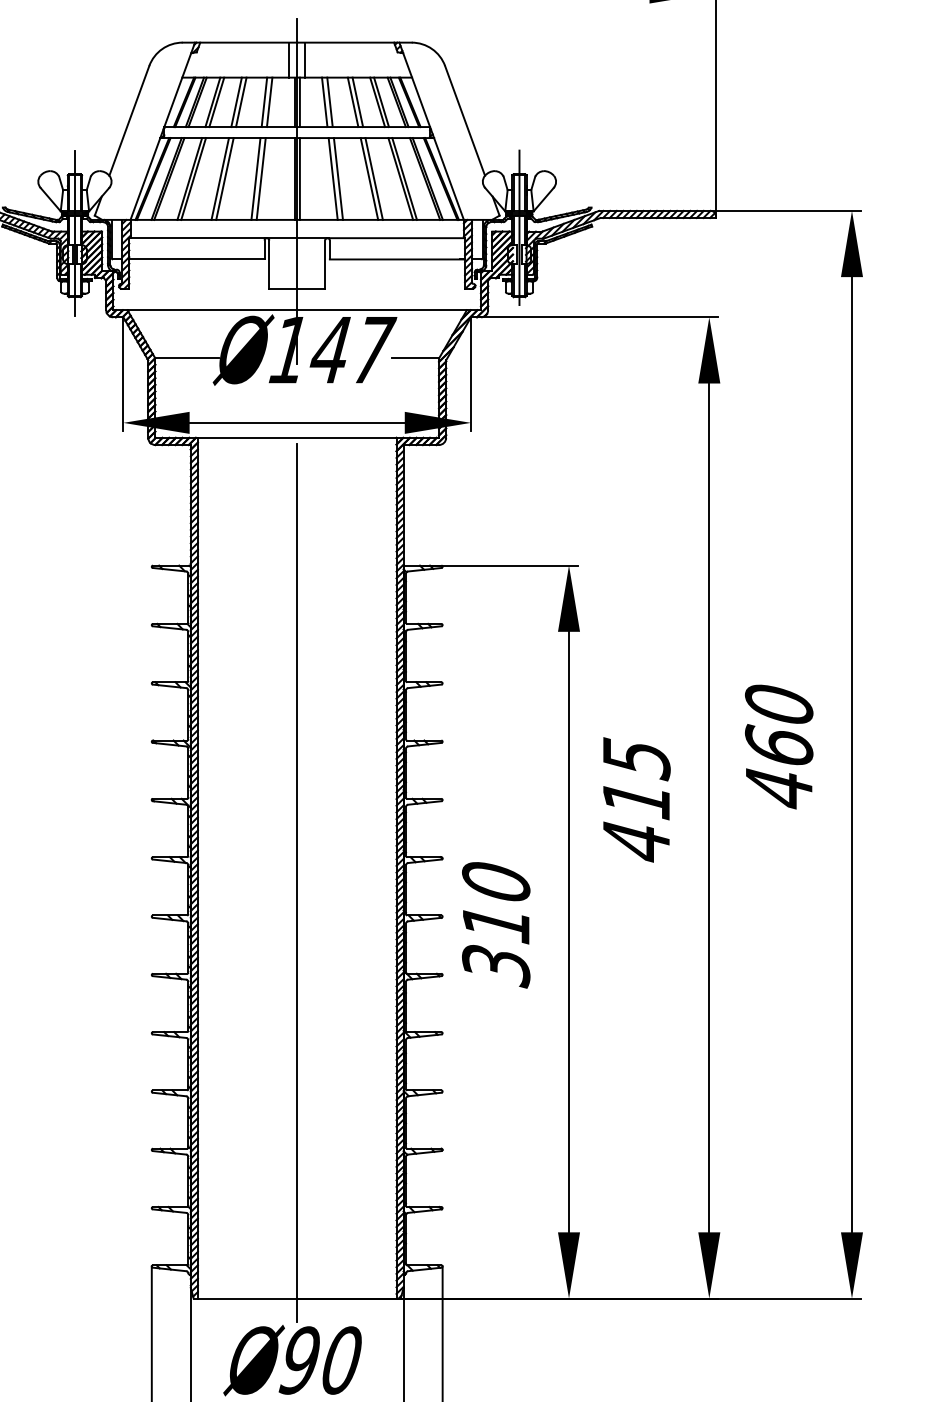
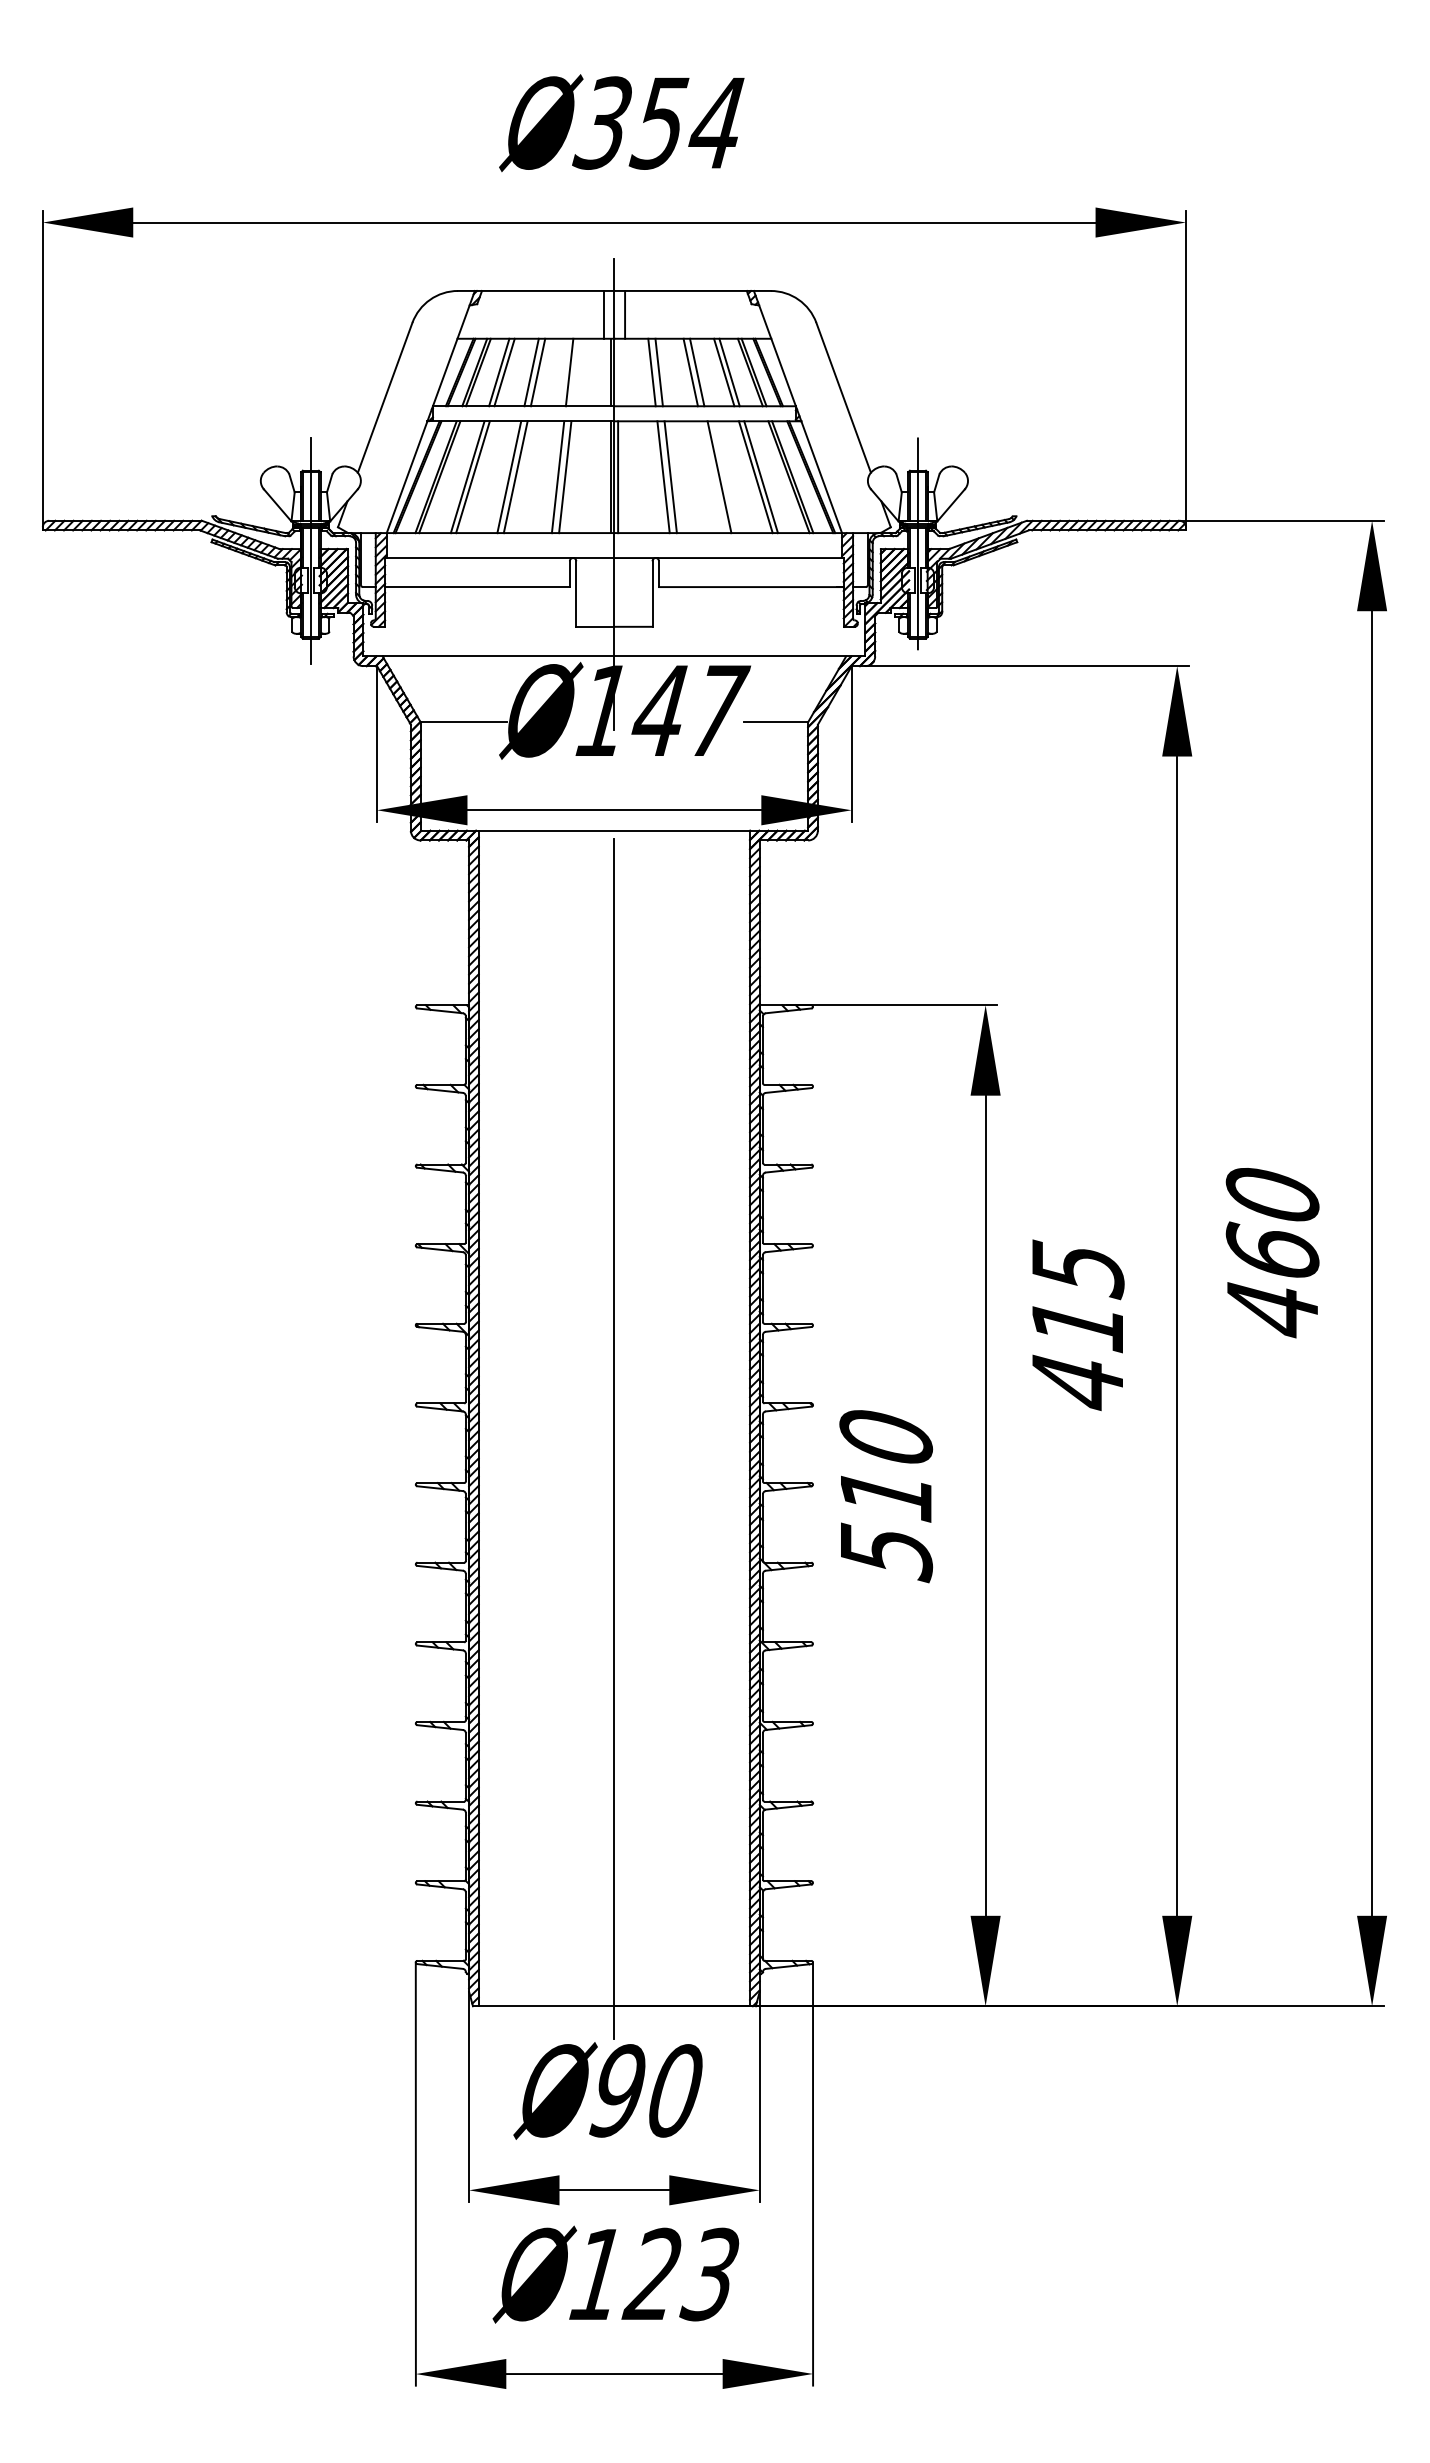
line: (269, 102) -> (576, 372), removed
line: (300, 102) -> (618, 372), removed
line: (369, 179) -> (713, 477), removed
text: (495, 966) -> (885, 1552), 310 -> 510

